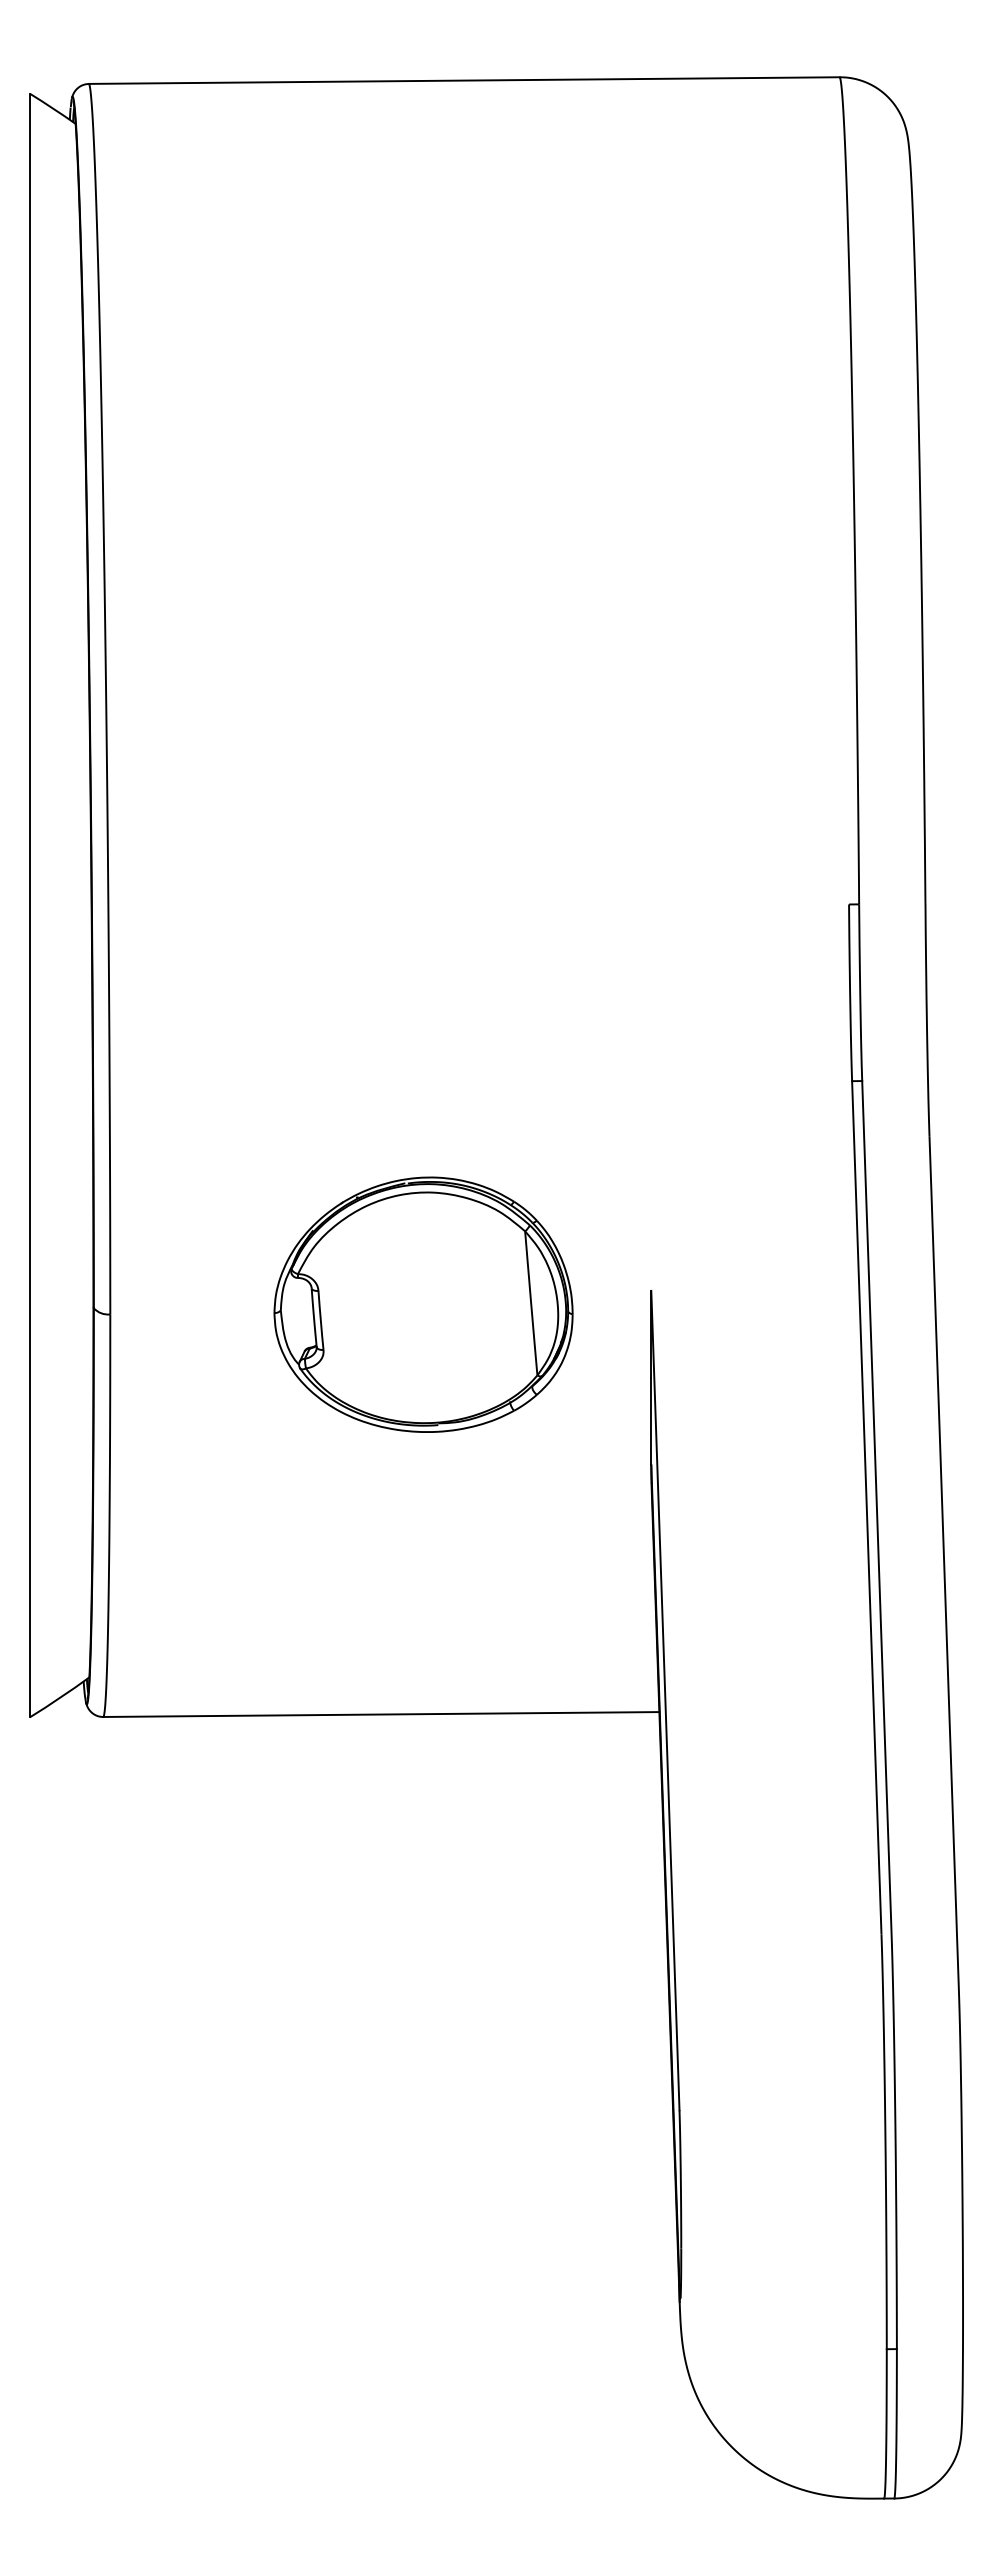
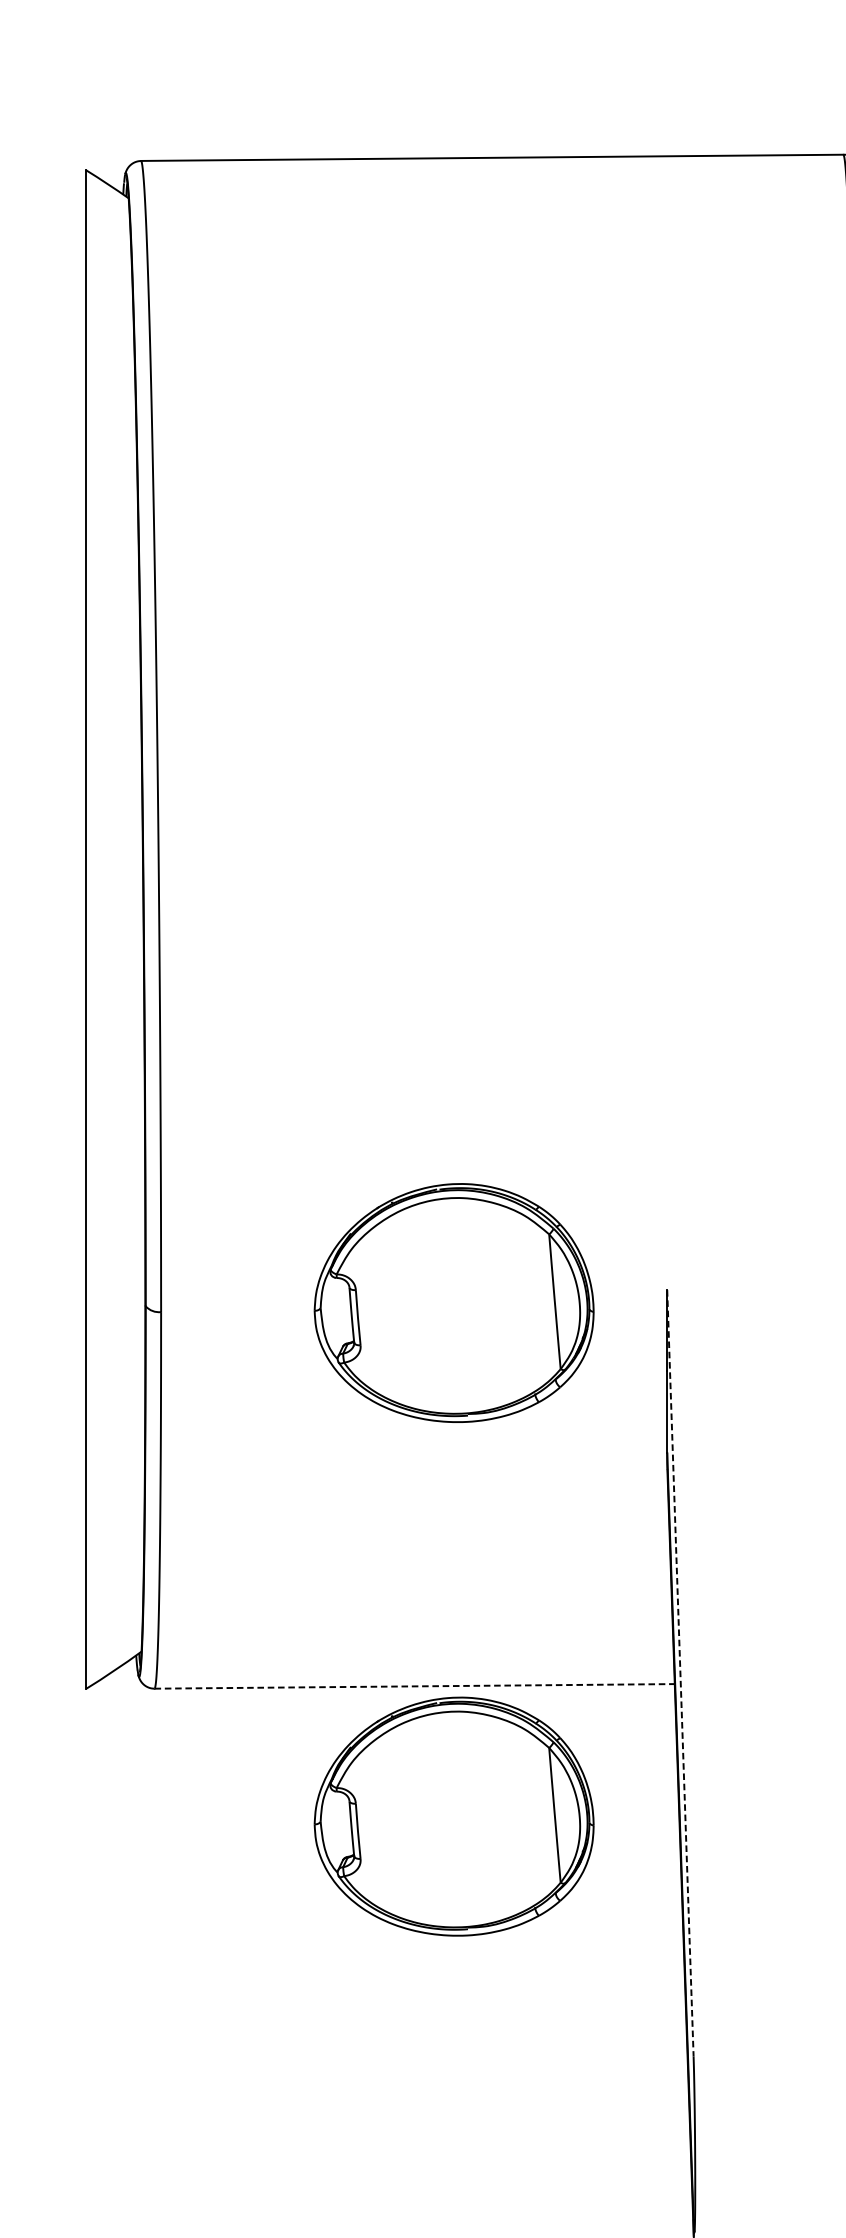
line: (665, 1700) -> (680, 1673), solid -> dashed
line: (381, 1714) -> (414, 1686), solid -> dashed
part: (423, 1853) -> (454, 1816), added

